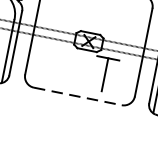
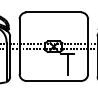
line: (79, 95) -> (54, 80), dashed -> solid

